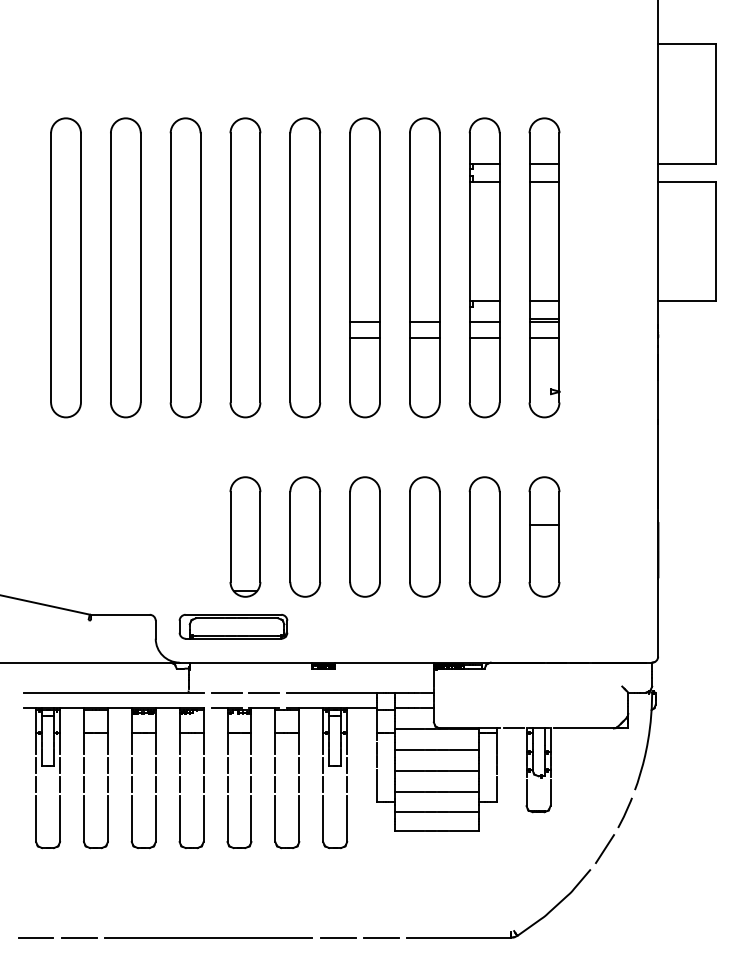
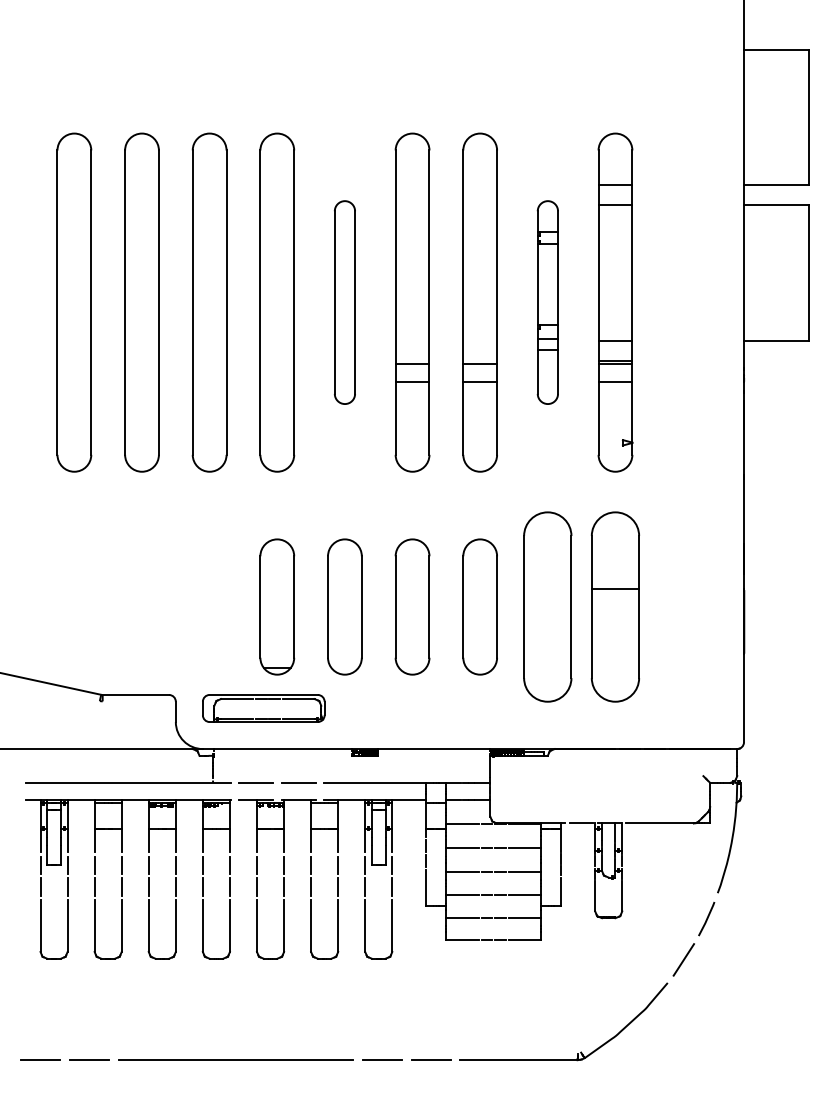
part: (304, 267) -> (344, 302), size x0.6
part: (484, 267) -> (547, 302), size x0.6
part: (484, 536) -> (547, 606), size x1.4
part: (544, 536) -> (615, 606), size x1.4

